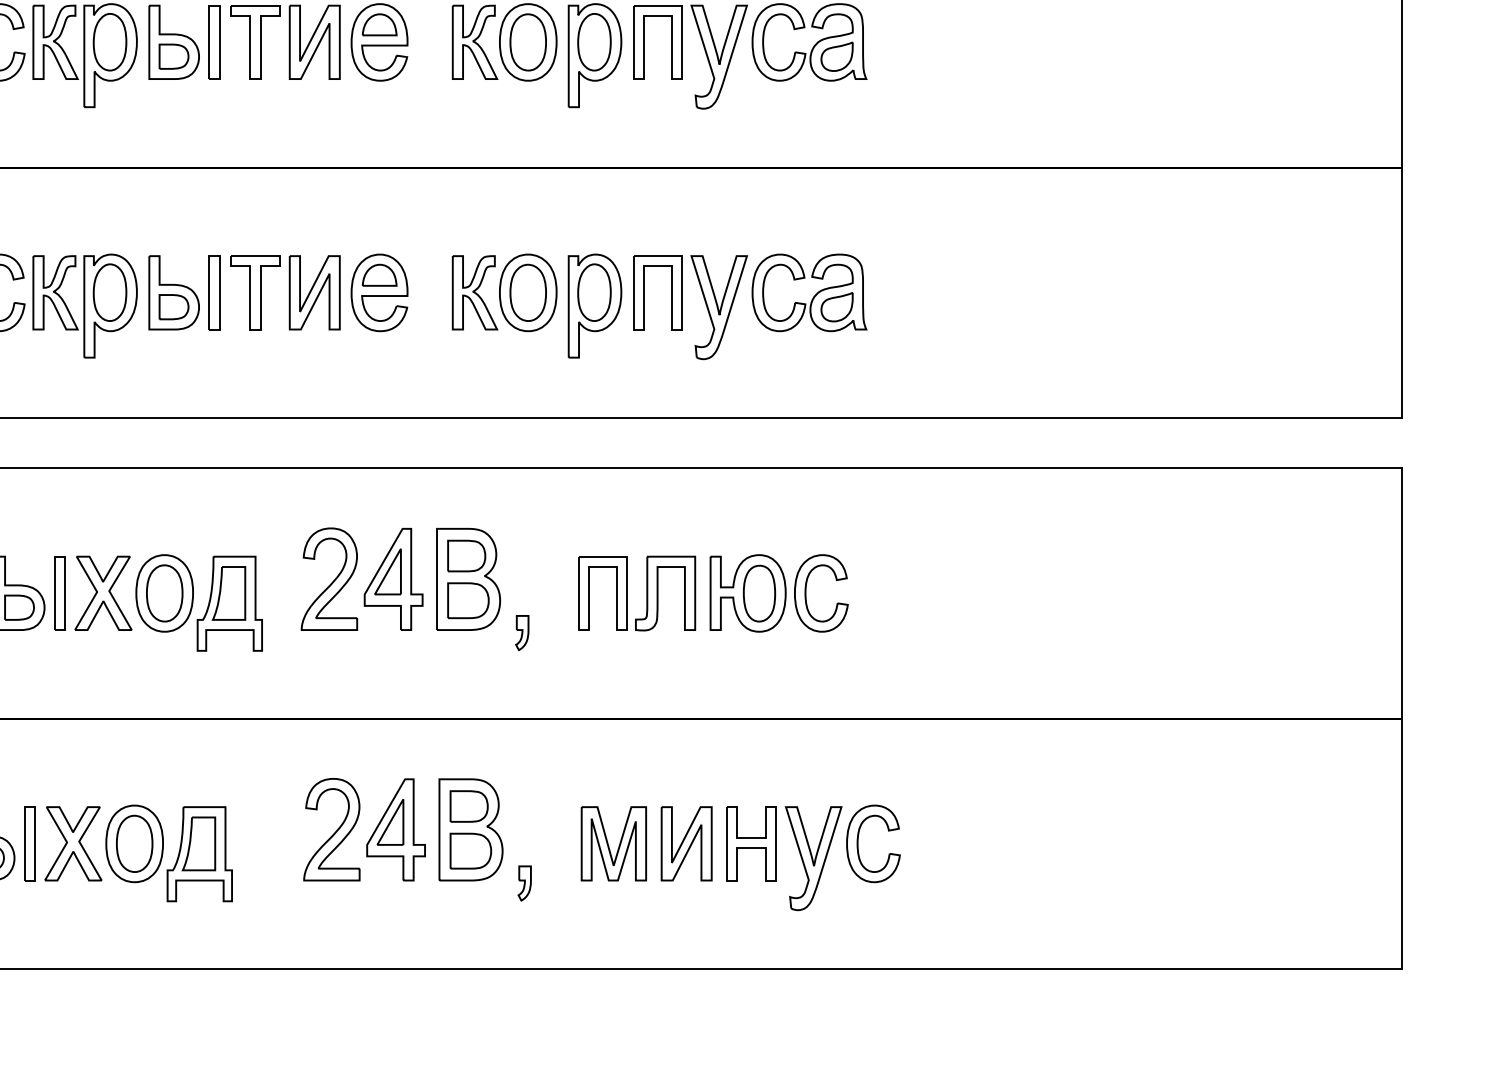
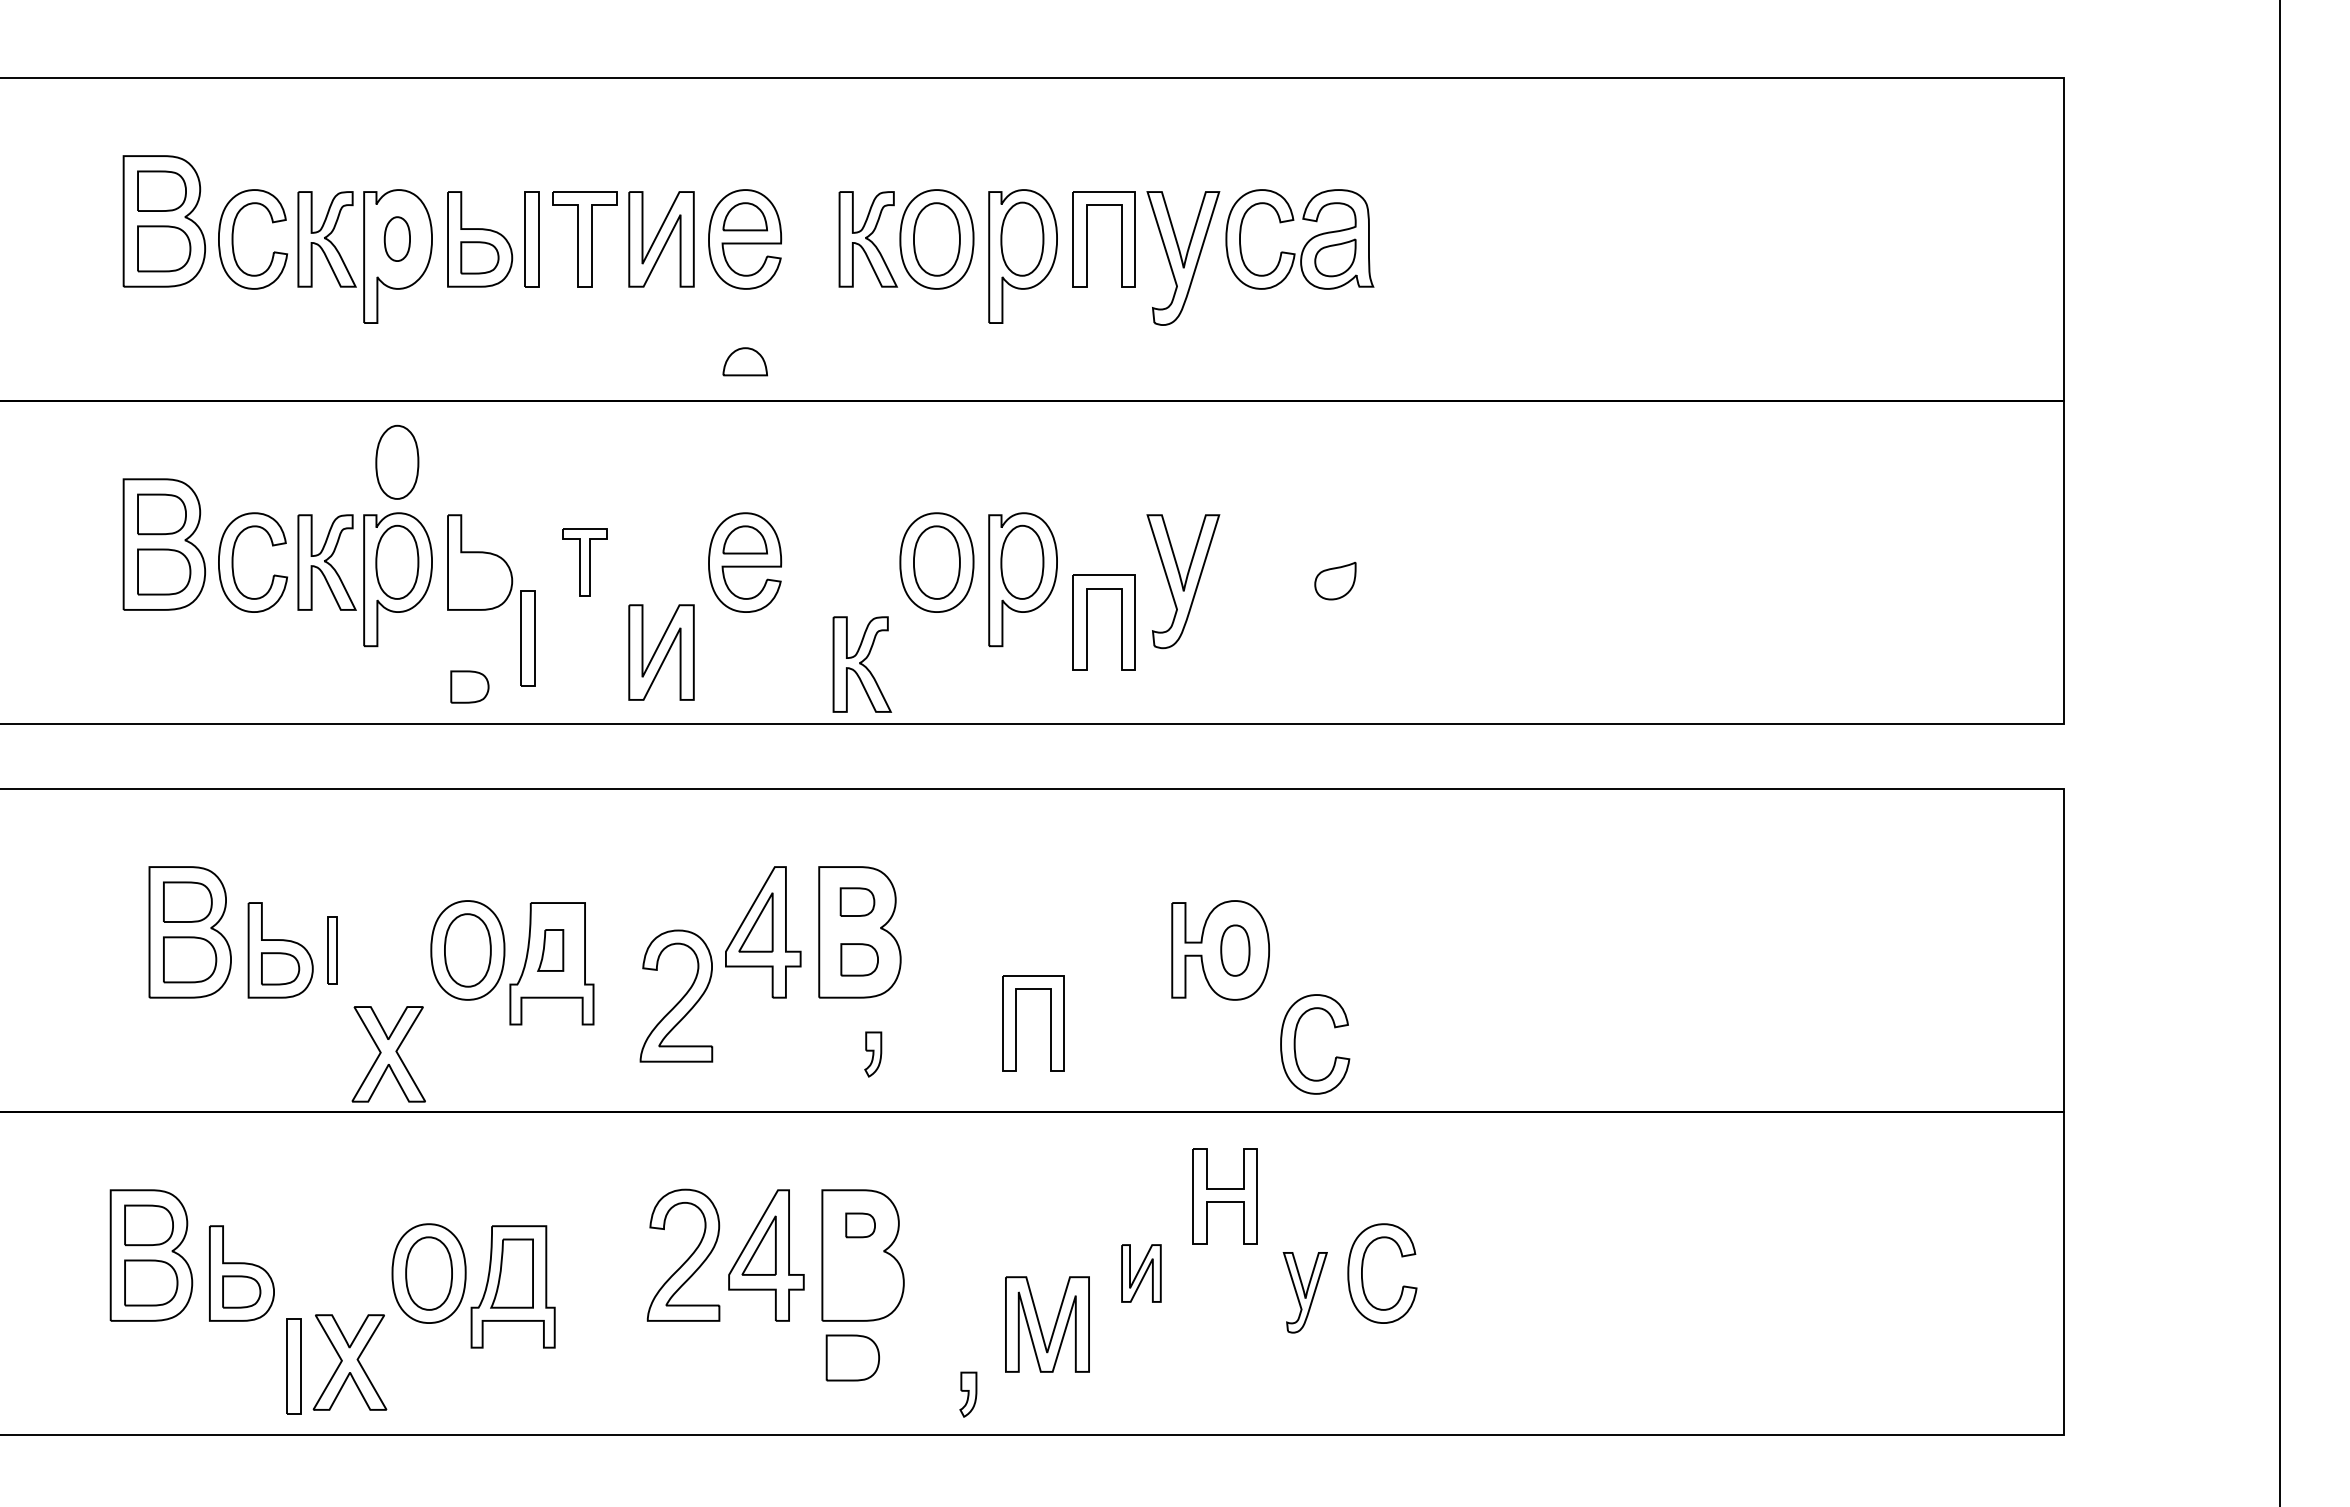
part: (110, 41) -> (397, 238), size x0.6
part: (379, 137) -> (744, 361), added
part: (110, 214) -> (397, 461), added
part: (214, 292) -> (527, 638), moved
part: (255, 292) -> (584, 562), size x0.7
part: (314, 292) -> (661, 652), moved
part: (475, 292) -> (862, 664), moved
part: (644, 292) -> (1087, 622), moved
part: (814, 295) -> (1306, 565), removed
part: (173, 306) -> (469, 686), moved
part: (466, 555) -> (857, 901), size x0.7
part: (329, 578) -> (676, 995), moved
part: (59, 593) -> (332, 950), size x0.7
part: (103, 593) -> (388, 1054), moved
part: (228, 593) -> (550, 950), size x0.6
part: (589, 593) -> (1016, 1023), moved
part: (658, 593) -> (1104, 950), removed
part: (759, 593) -> (1235, 950), size x0.7
part: (806, 593) -> (1295, 1044), moved
part: (468, 600) -> (859, 959), size x0.7
part: (522, 633) -> (873, 1054), moved
part: (469, 806) -> (860, 1225), size x0.6
part: (29, 843) -> (293, 1366), moved
part: (72, 843) -> (349, 1362), moved
part: (686, 843) -> (1141, 1273), size x0.6
part: (751, 843) -> (1224, 1196), moved
part: (609, 846) -> (1041, 1327), moved
part: (470, 850) -> (852, 1357), moved
part: (813, 858) -> (1305, 1292), size x0.6
part: (524, 883) -> (968, 1394), moved

